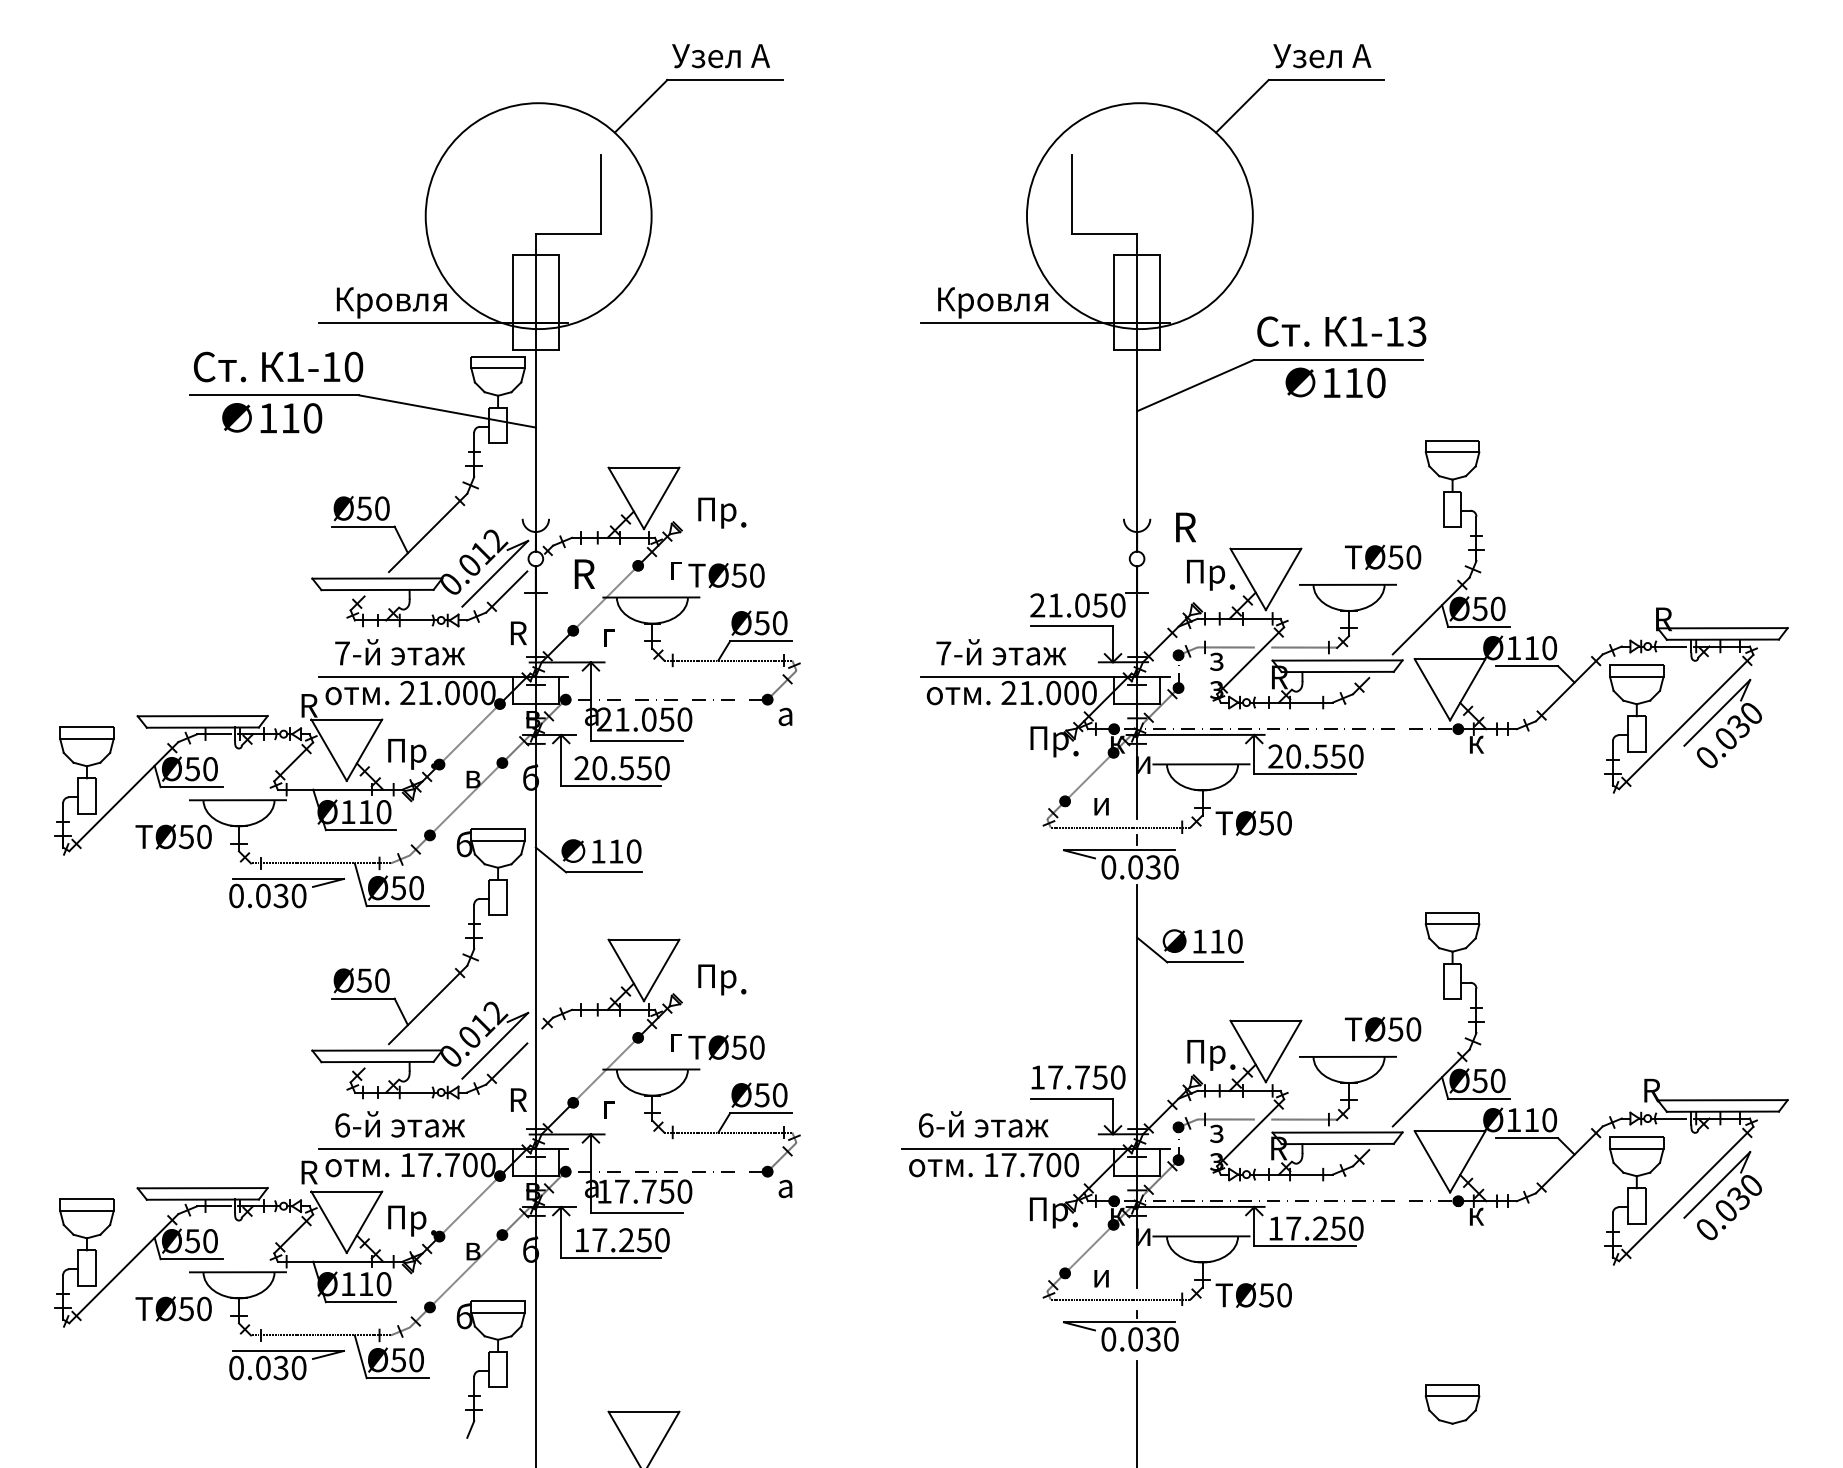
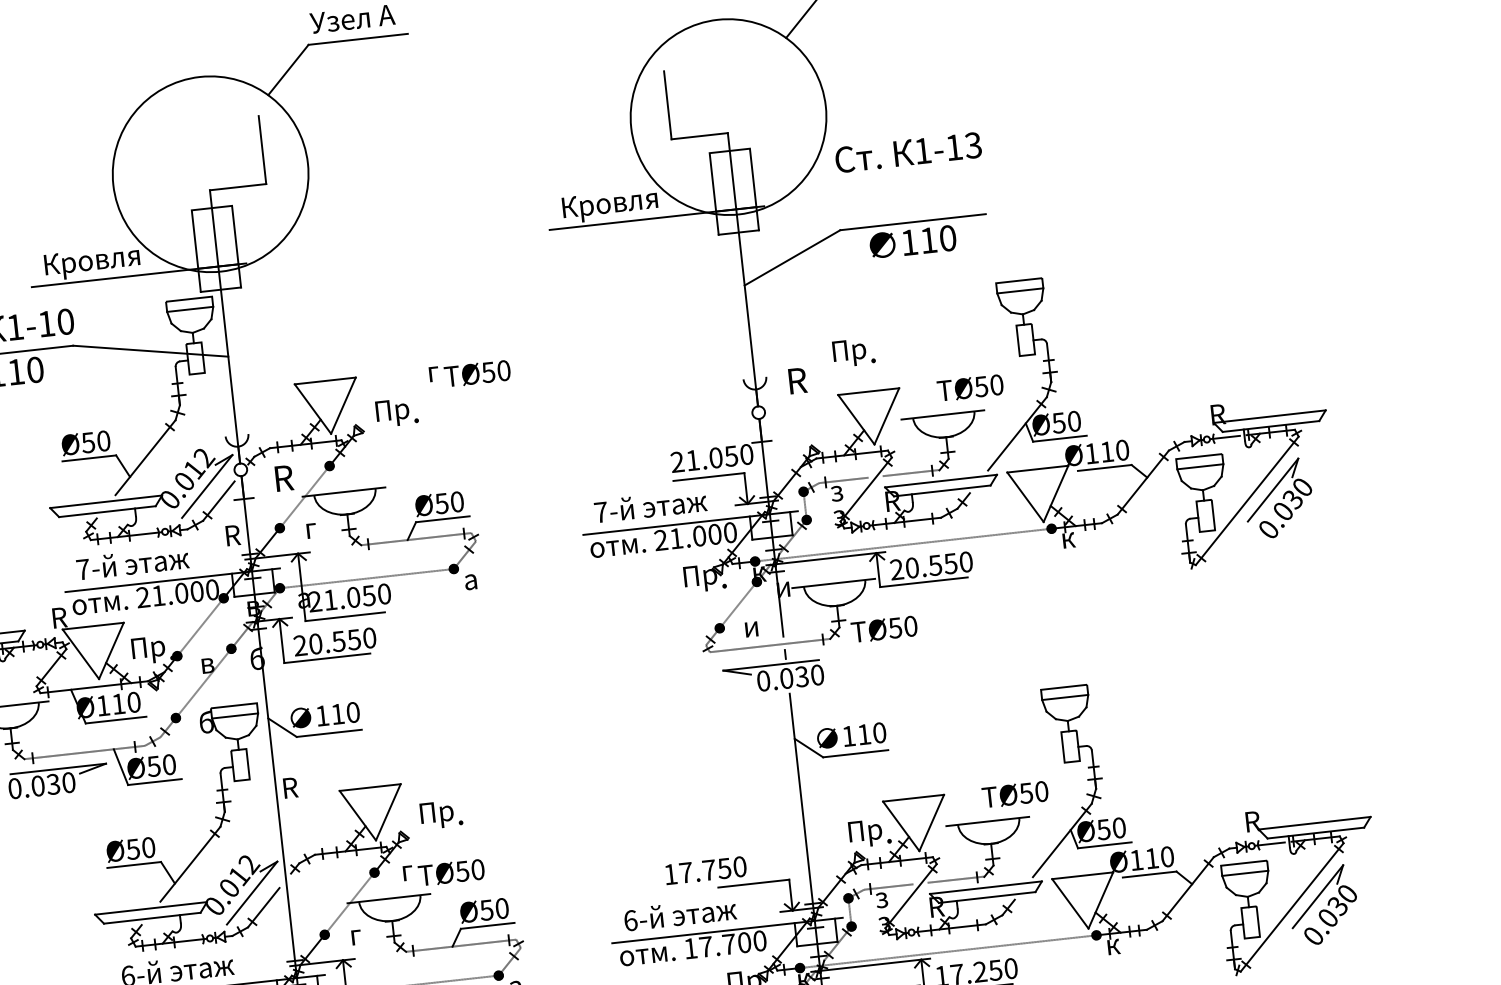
text: (1341, 331) -> (908, 152), moved
text: (1210, 574) -> (853, 352), moved
text: (717, 575) -> (469, 374), moved
text: (1078, 1077) -> (705, 870), moved
text: (518, 1099) -> (290, 787), moved

